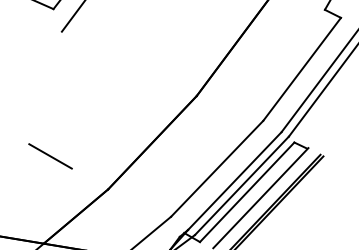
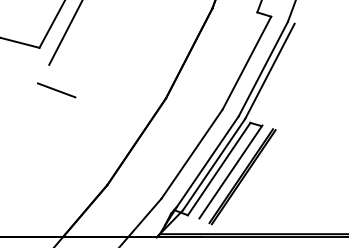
line: (50, 156) -> (56, 90), moved

